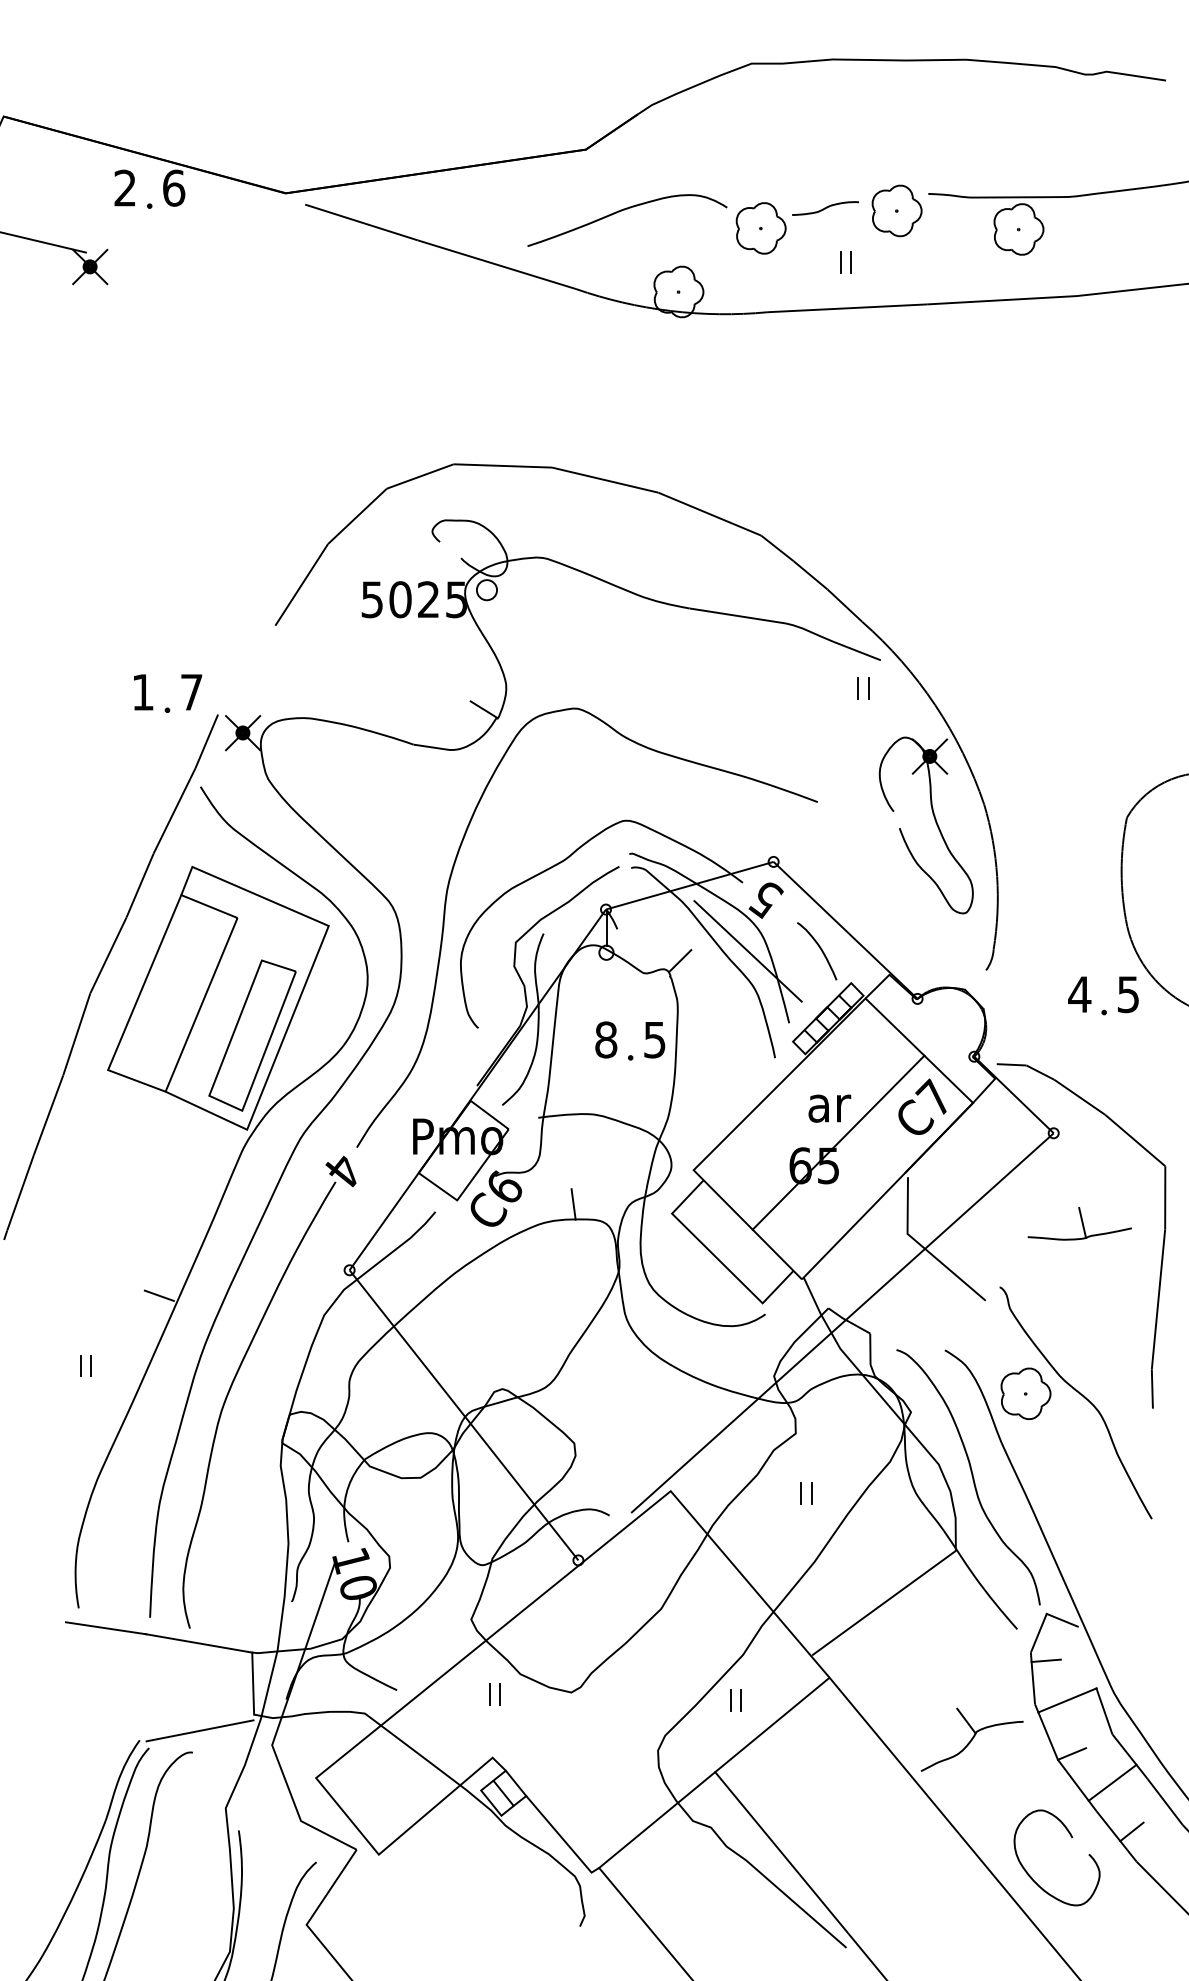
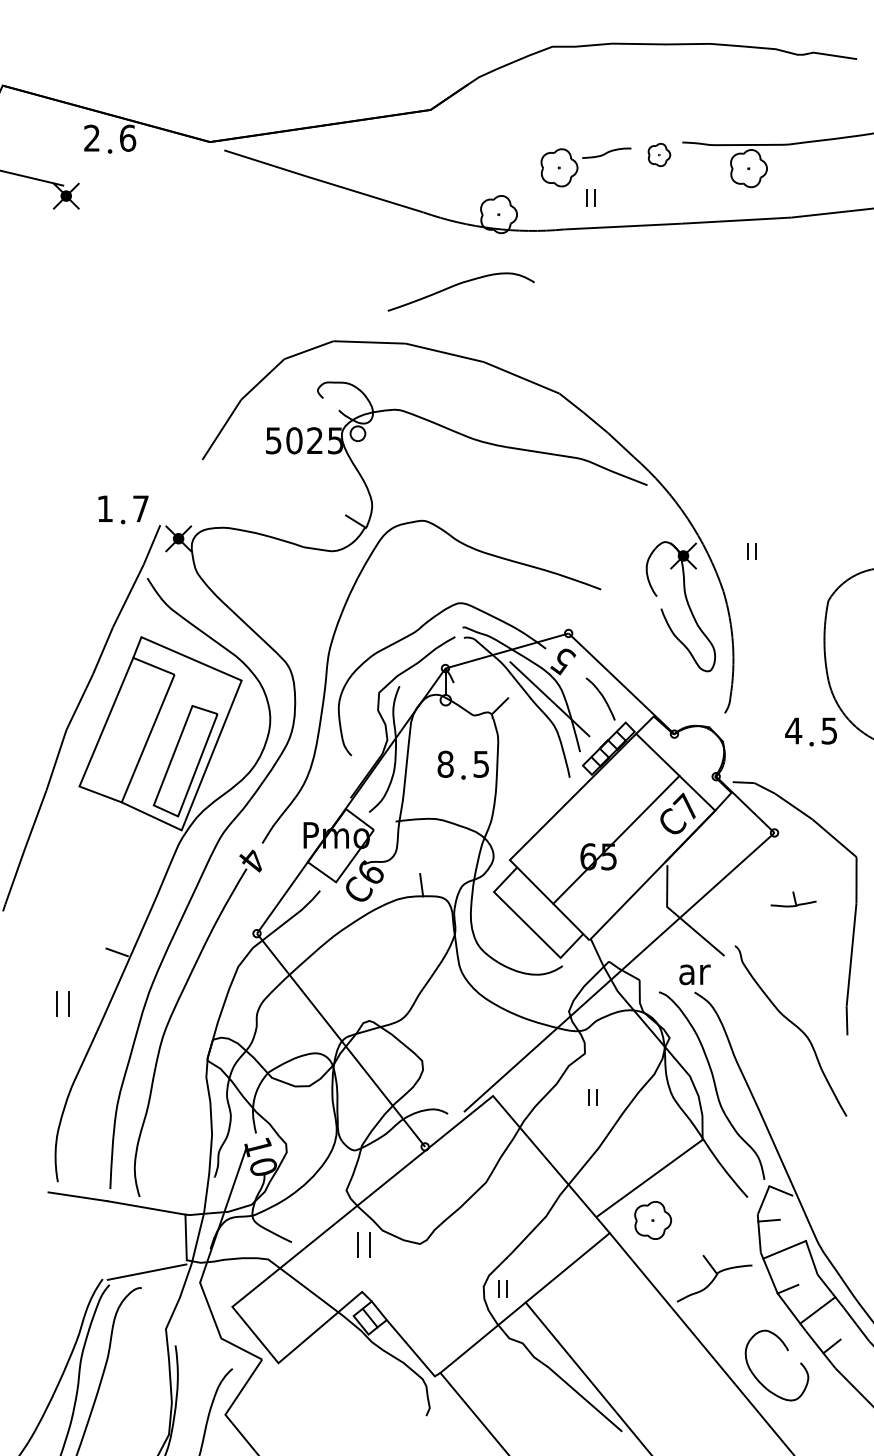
part: (897, 210) -> (659, 154), size x0.6
curve: (622, 211) -> (457, 285), moved
part: (845, 261) -> (590, 197), moved
part: (863, 689) -> (751, 551), moved
text: (829, 1108) -> (694, 974), moved
part: (1079, 1223) -> (793, 899), size x0.6
part: (84, 1365) -> (62, 1003), size x1.6
part: (1026, 1393) -> (653, 1220), moved
part: (494, 1694) -> (363, 1245), size x1.6
part: (735, 1700) -> (502, 1288), moved

